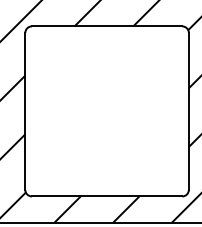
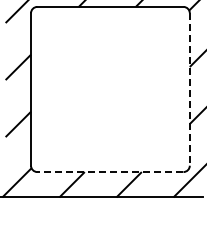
line: (188, 111) -> (189, 89), solid -> dashed
line: (106, 196) -> (109, 172), solid -> dashed

